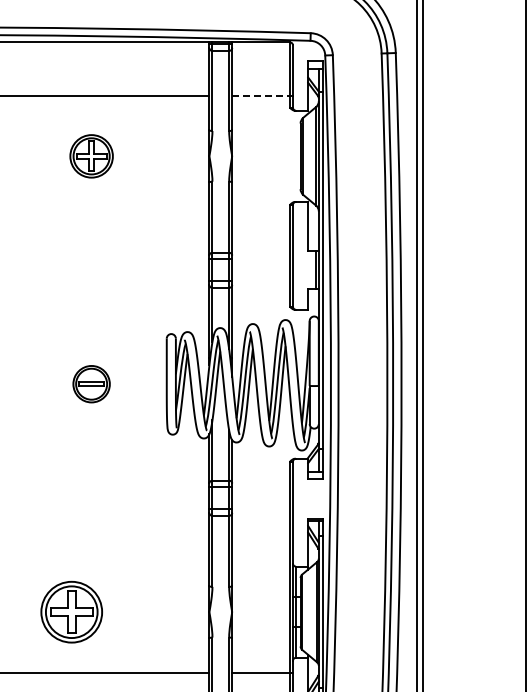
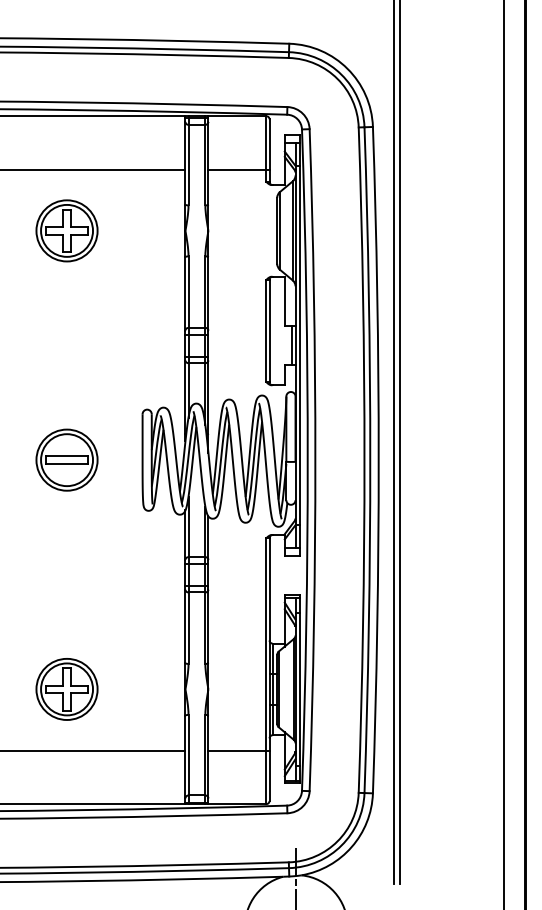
line: (261, 95) -> (237, 169), dashed -> solid
part: (91, 155) -> (66, 230), size x1.43
part: (91, 383) -> (66, 459), size x1.67
part: (71, 612) -> (66, 689), moved

